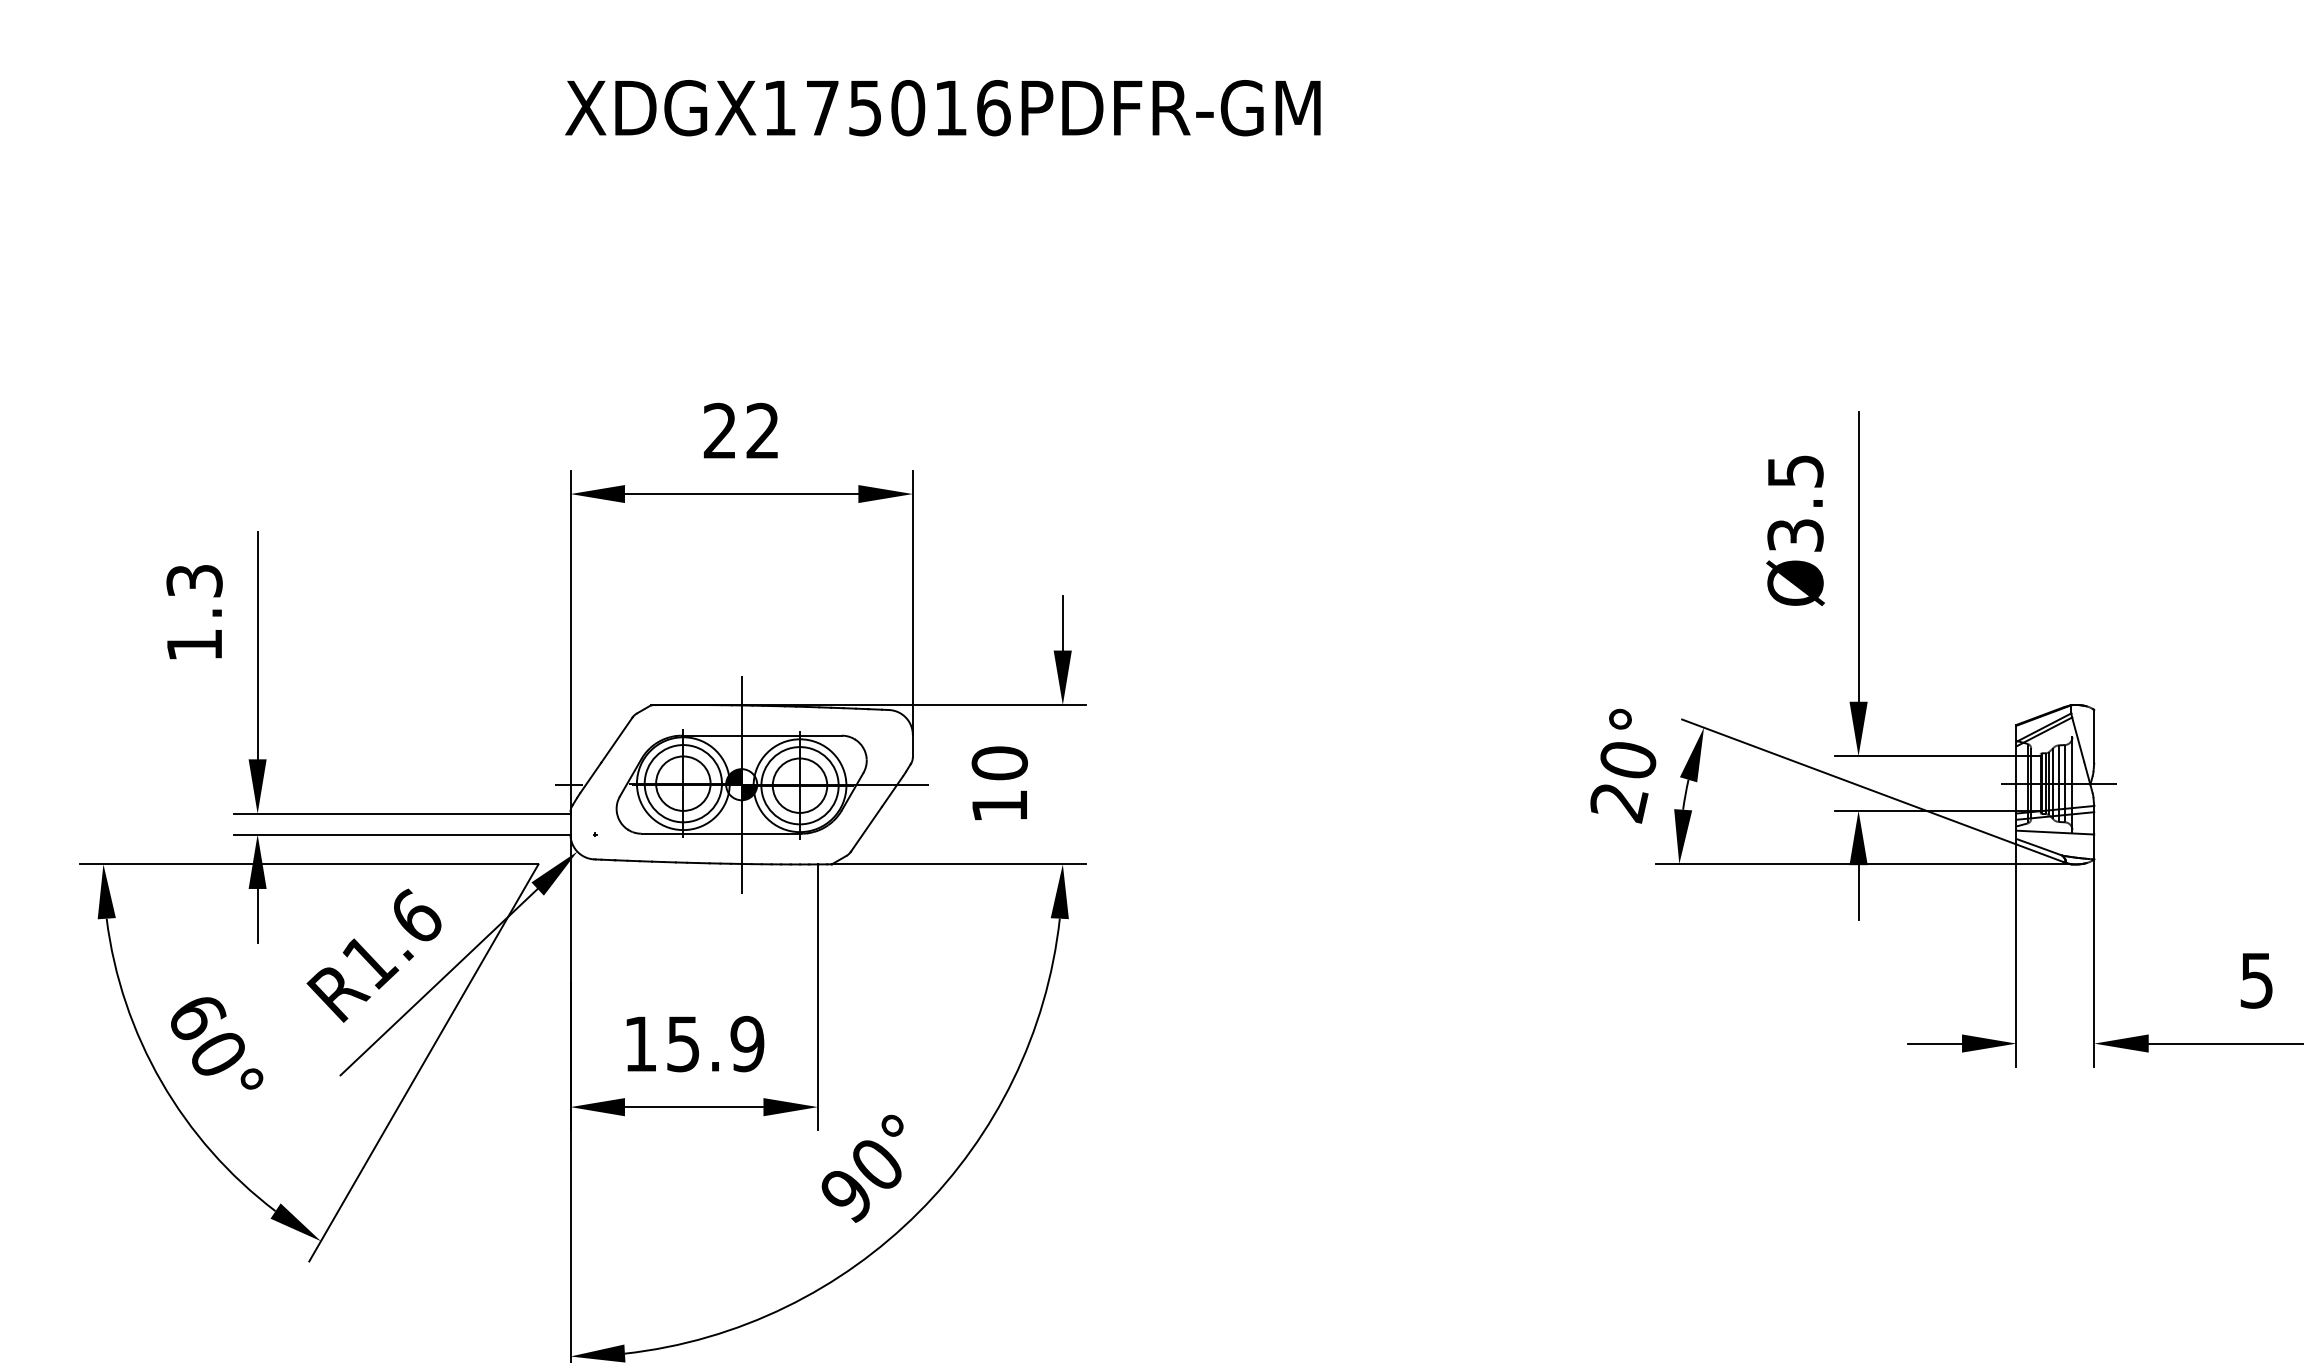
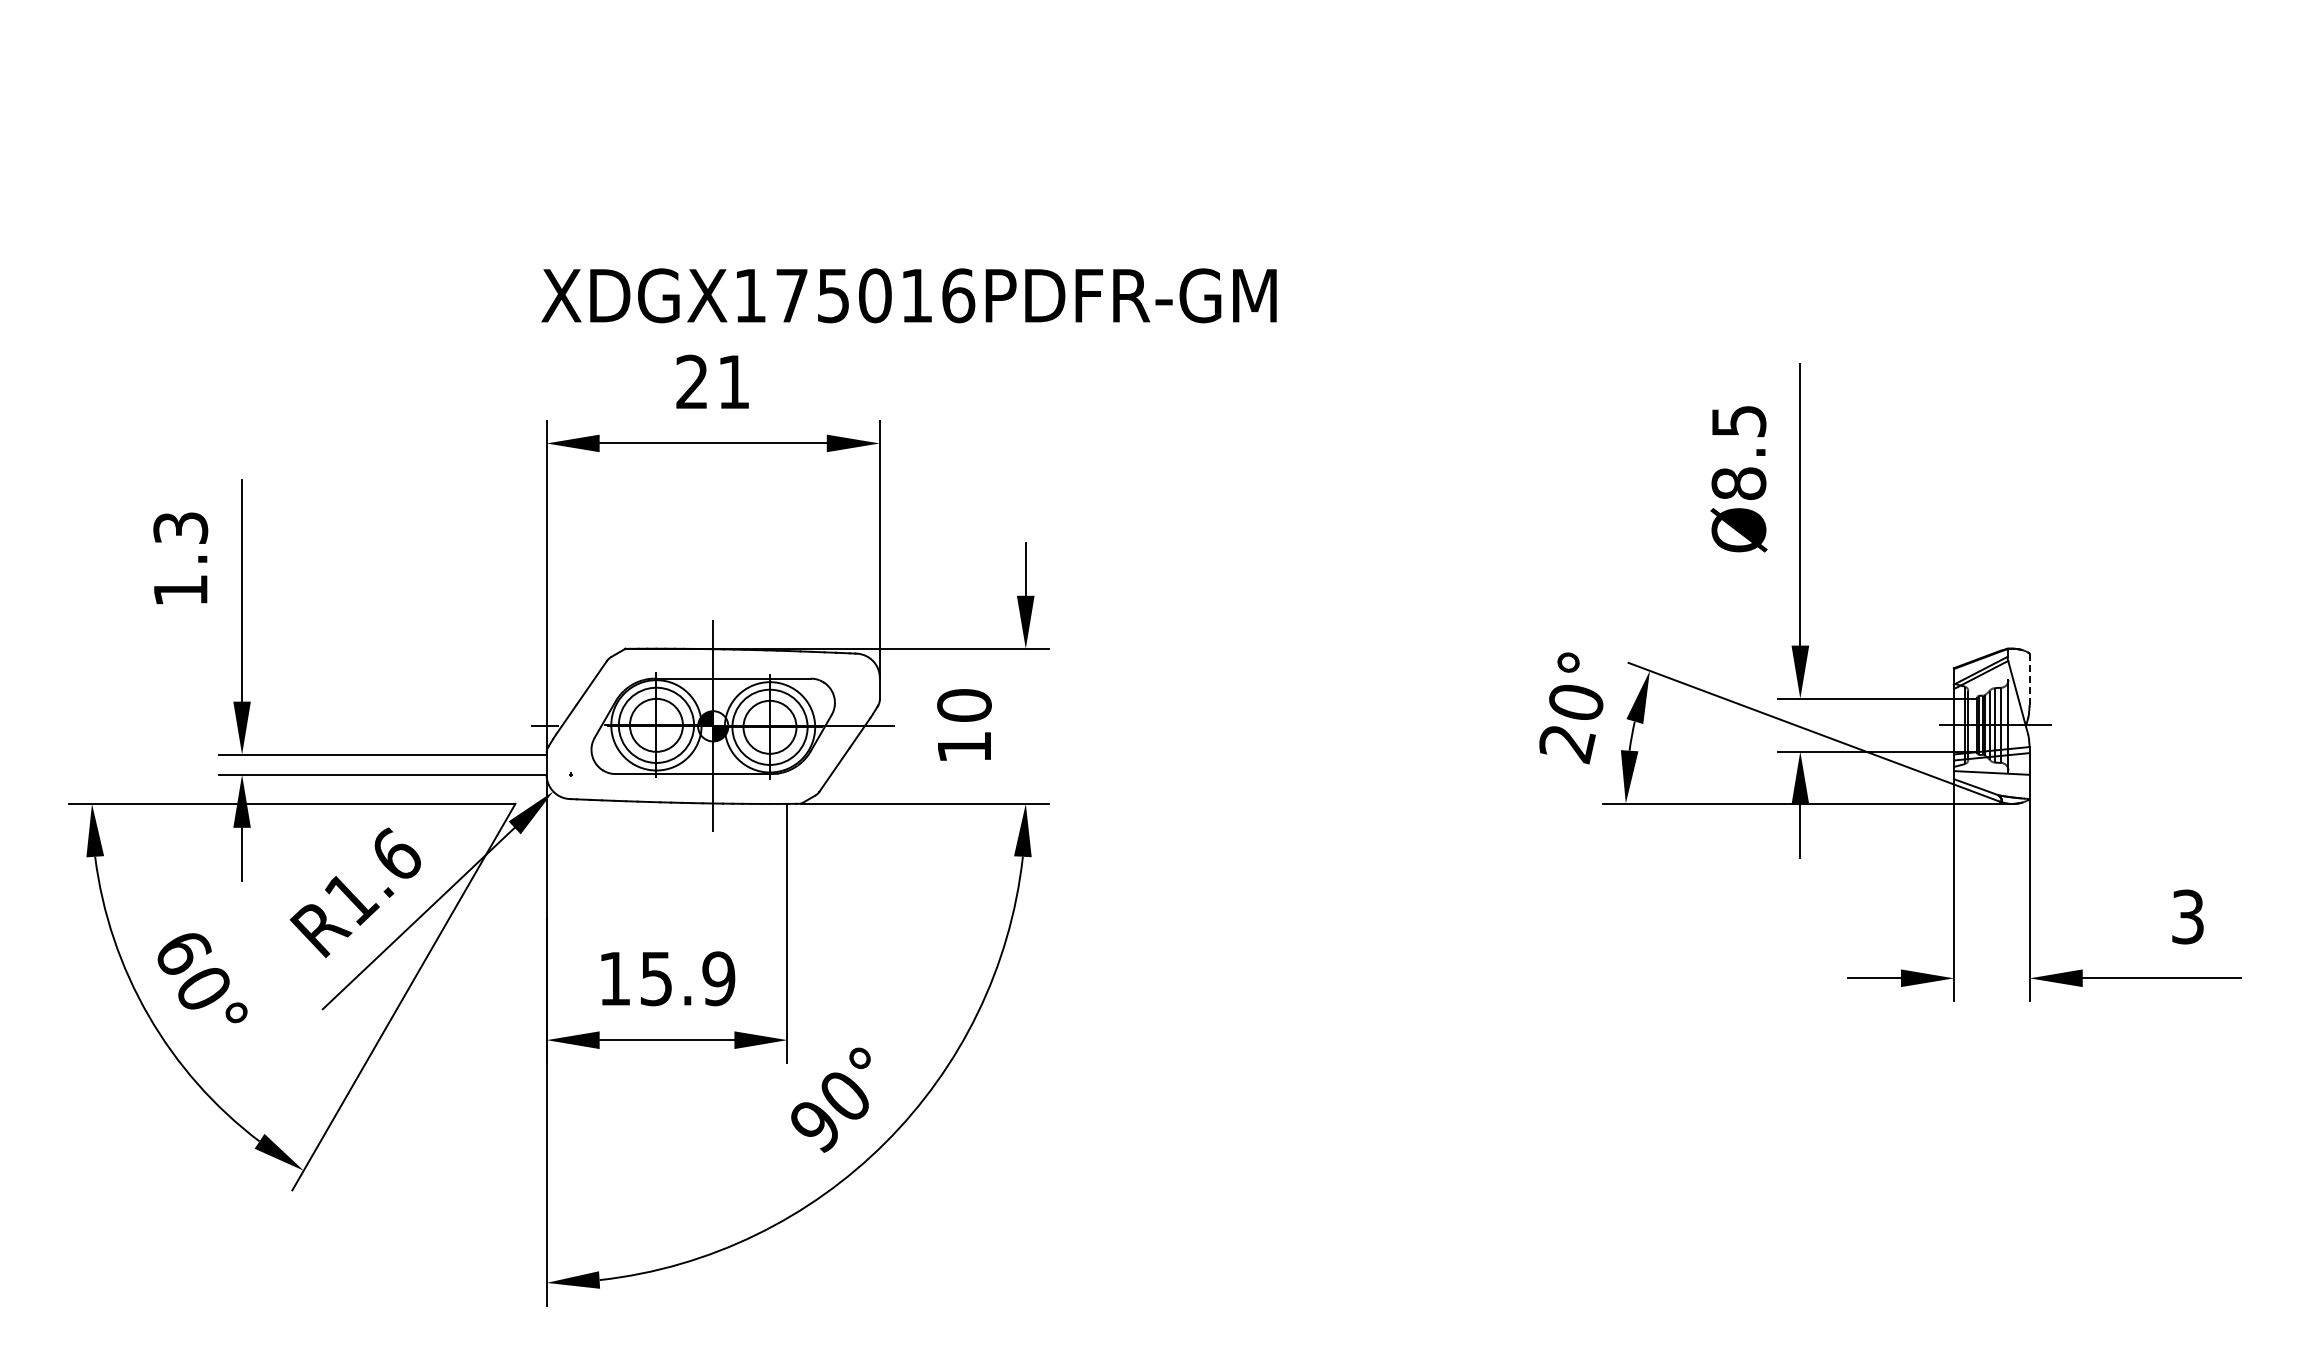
text: (942, 107) -> (908, 295), moved
text: (762, 430) -> (733, 381), 22 -> 21
text: (1795, 535) -> (1738, 483), Ø3.5 -> Ø8.5
line: (2094, 736) -> (2029, 679), solid -> dashed
text: (2256, 980) -> (2187, 916), 5 -> 3

